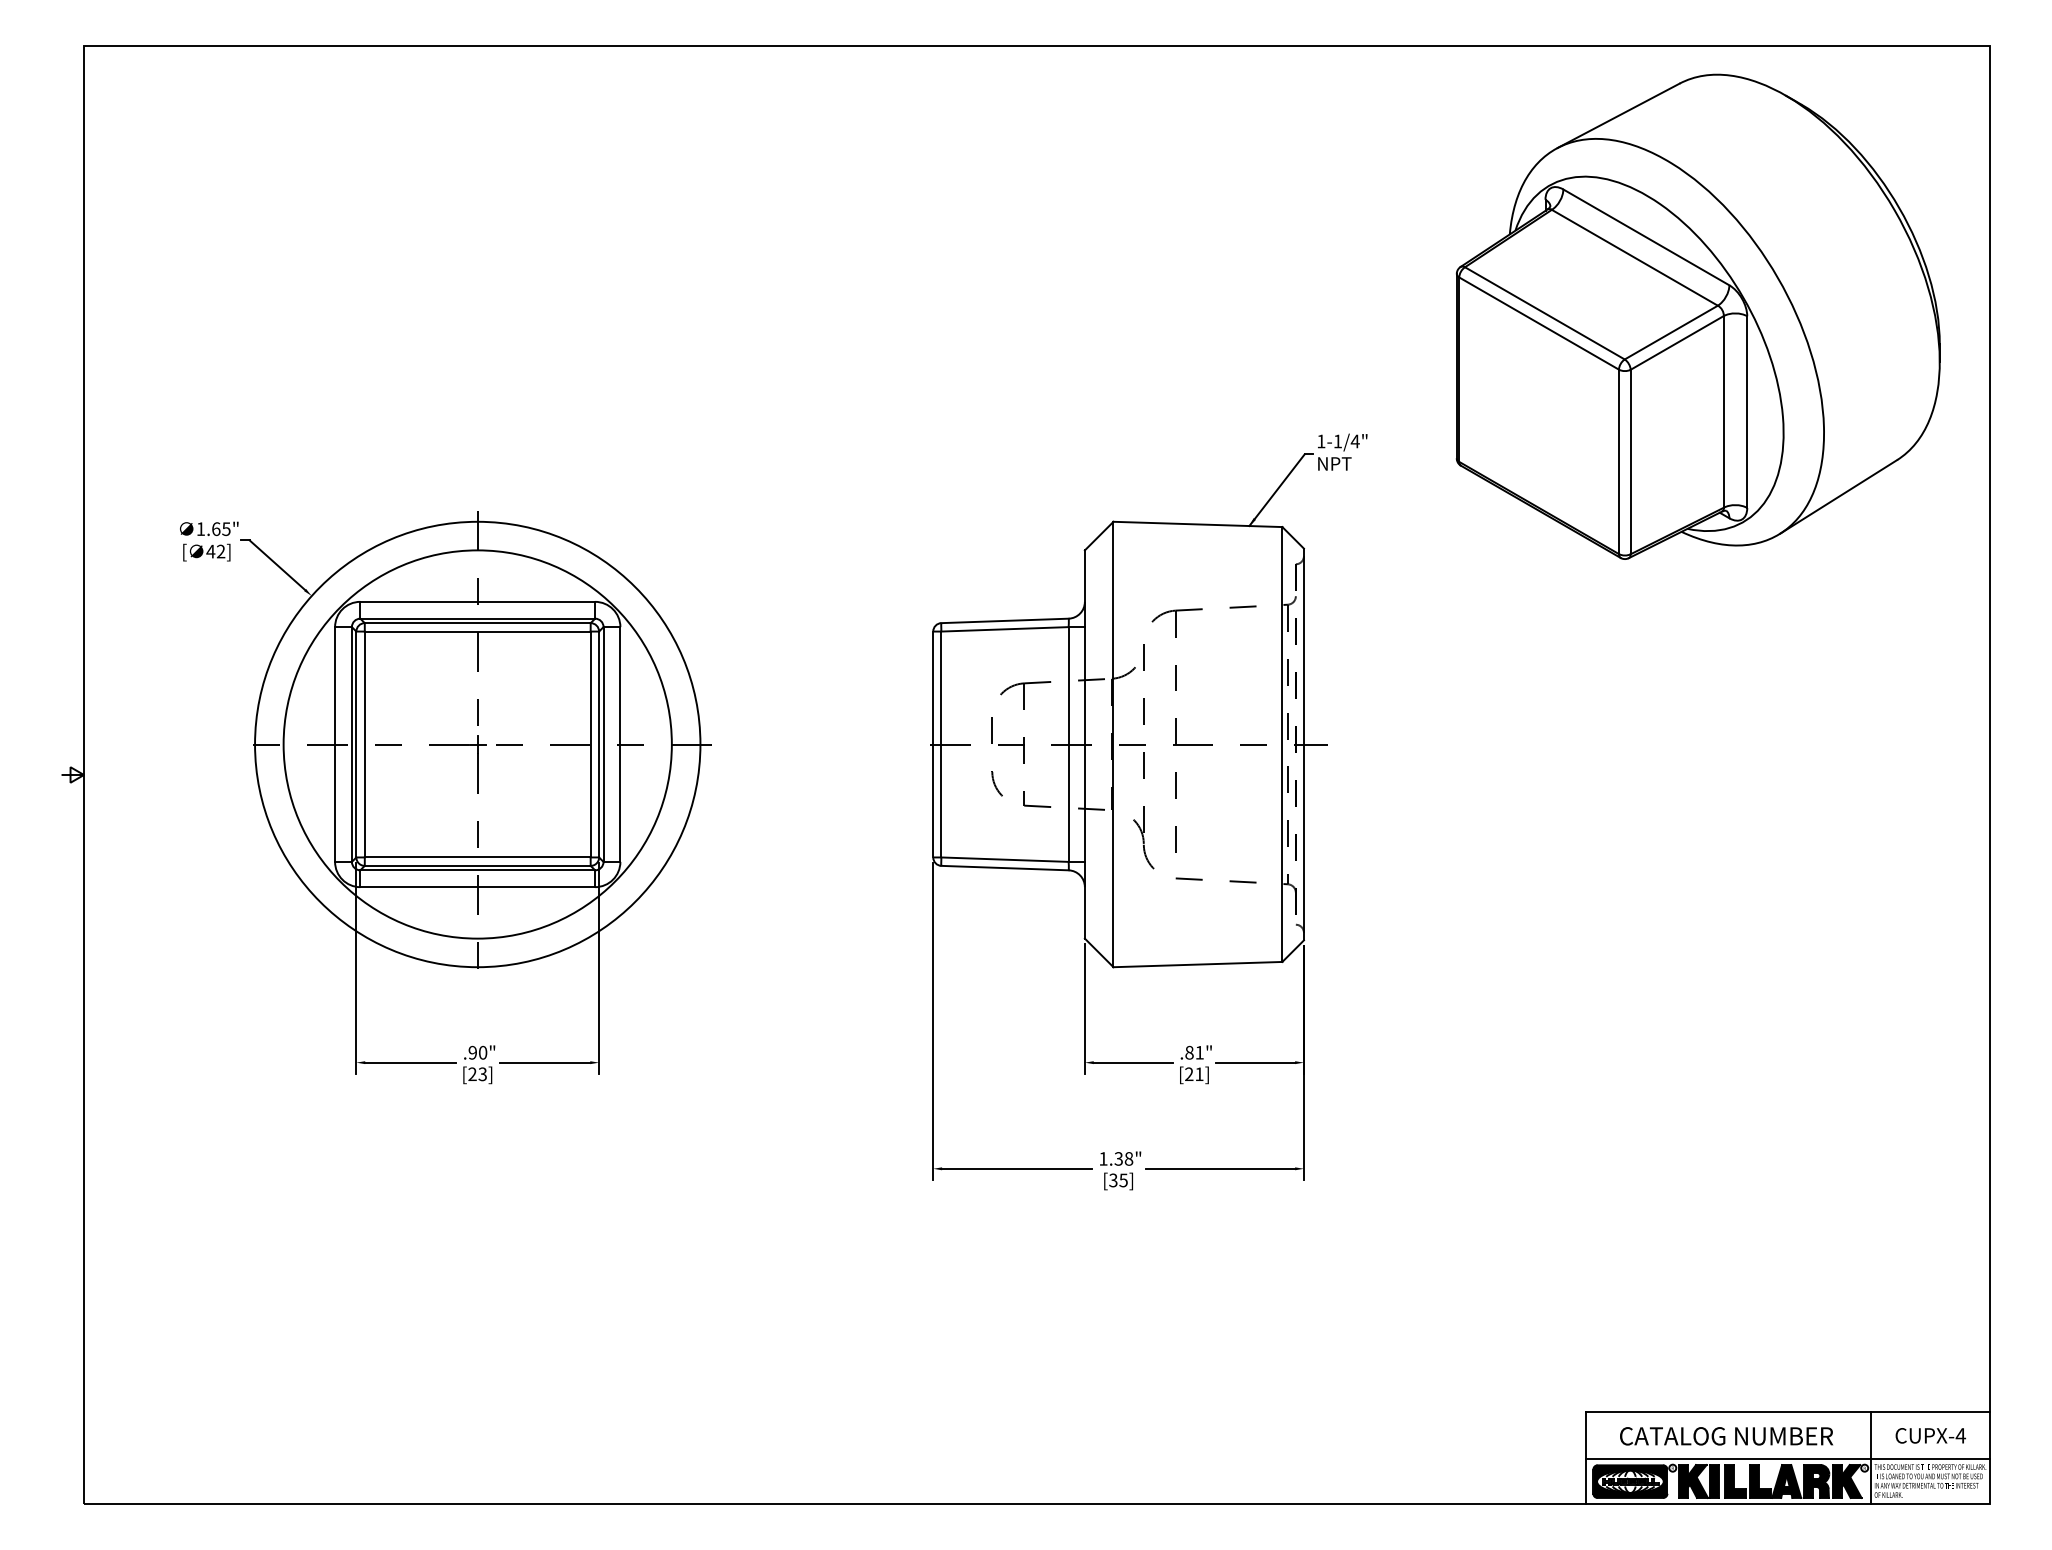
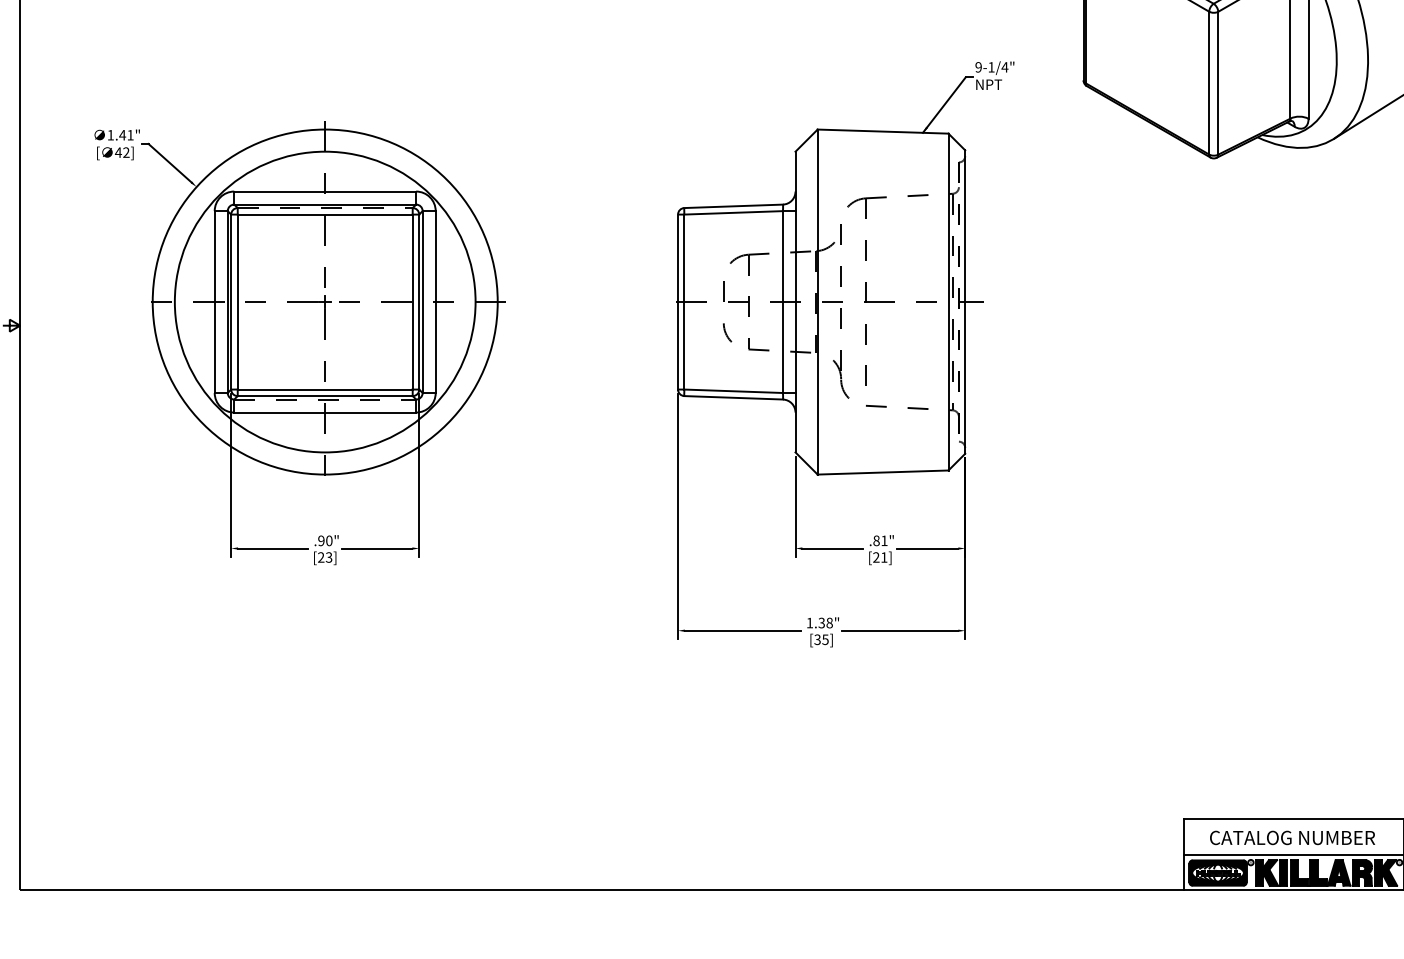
text: (1321, 441) -> (978, 67), 1-1/4" -> 9-1/4"
text: (220, 529) -> (125, 135), 1.65" -> 1.41"
line: (477, 623) -> (325, 208), solid -> dashed
line: (478, 870) -> (325, 399), solid -> dashed

